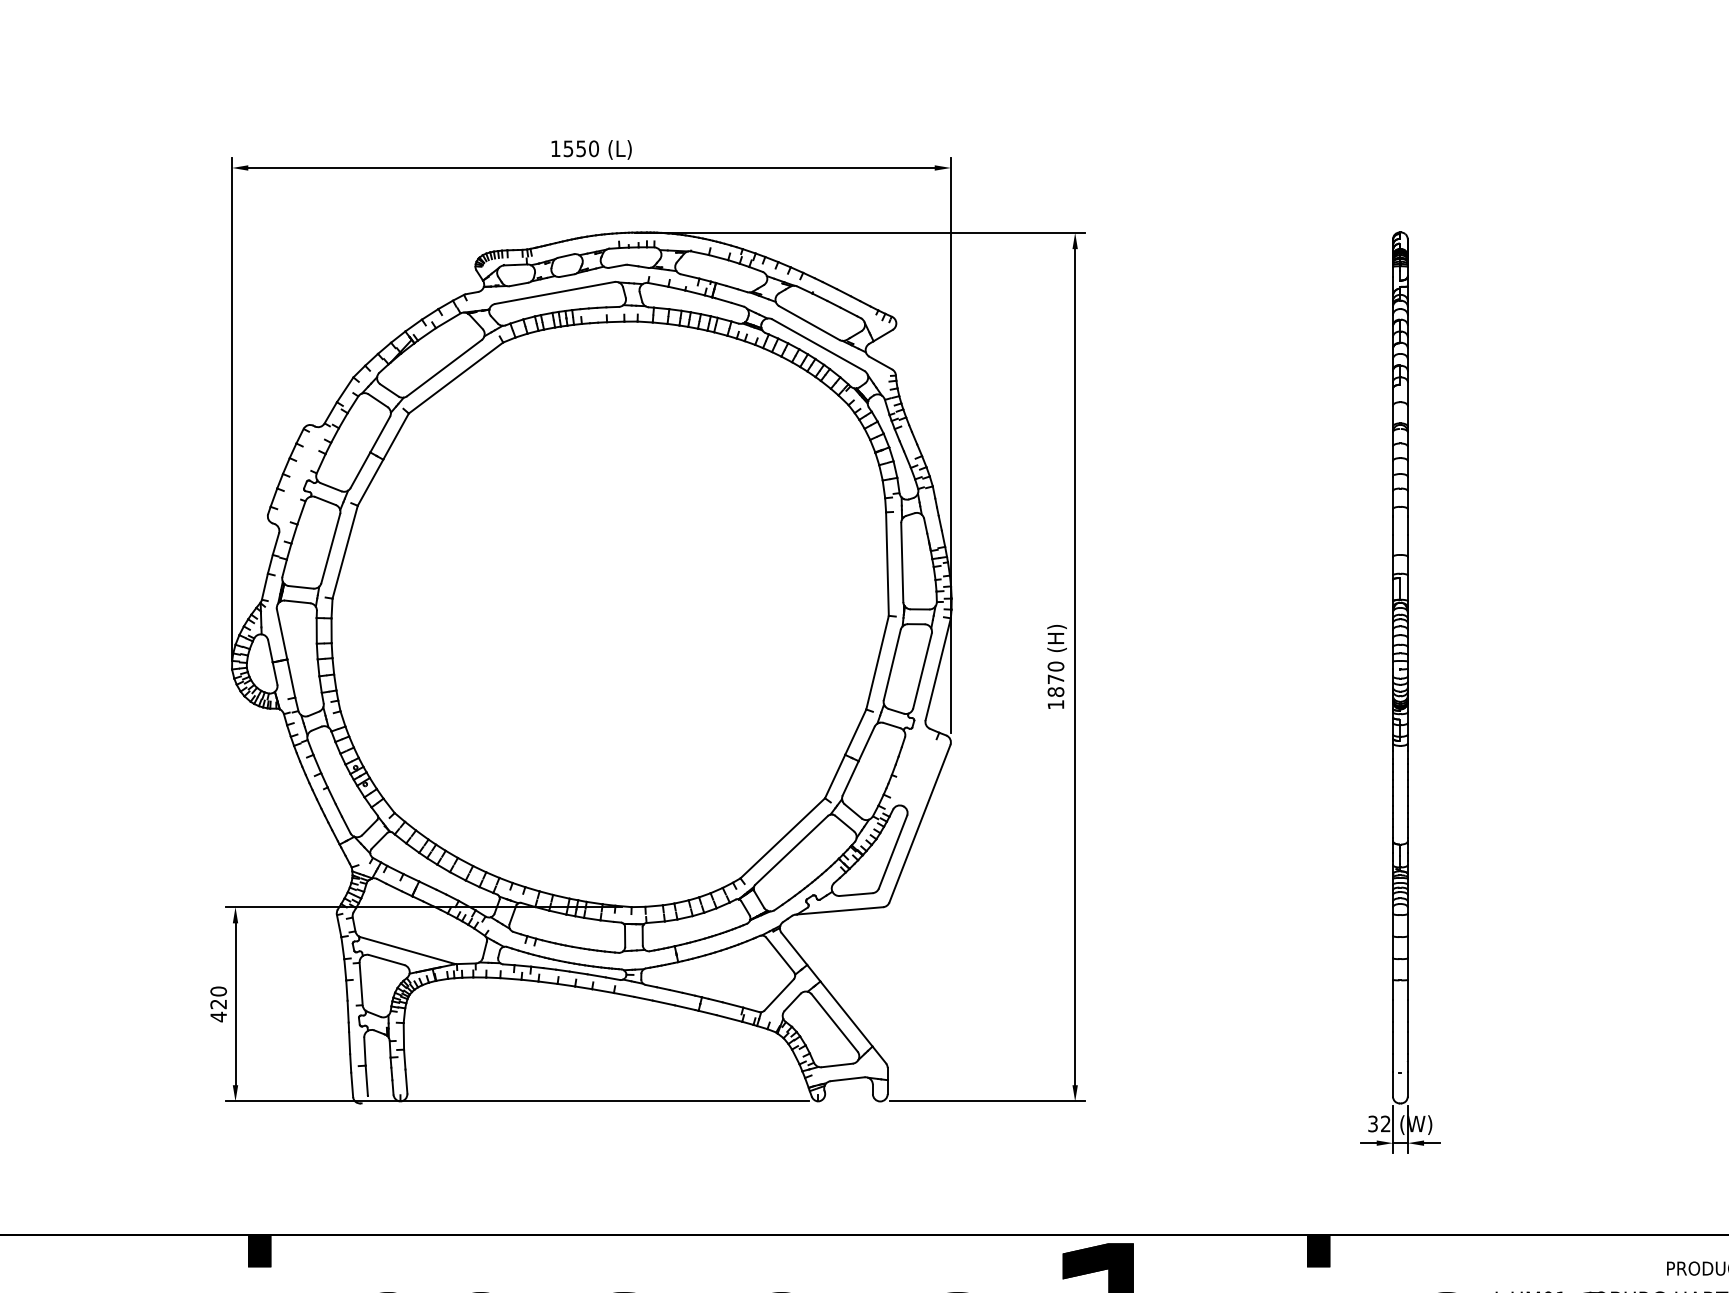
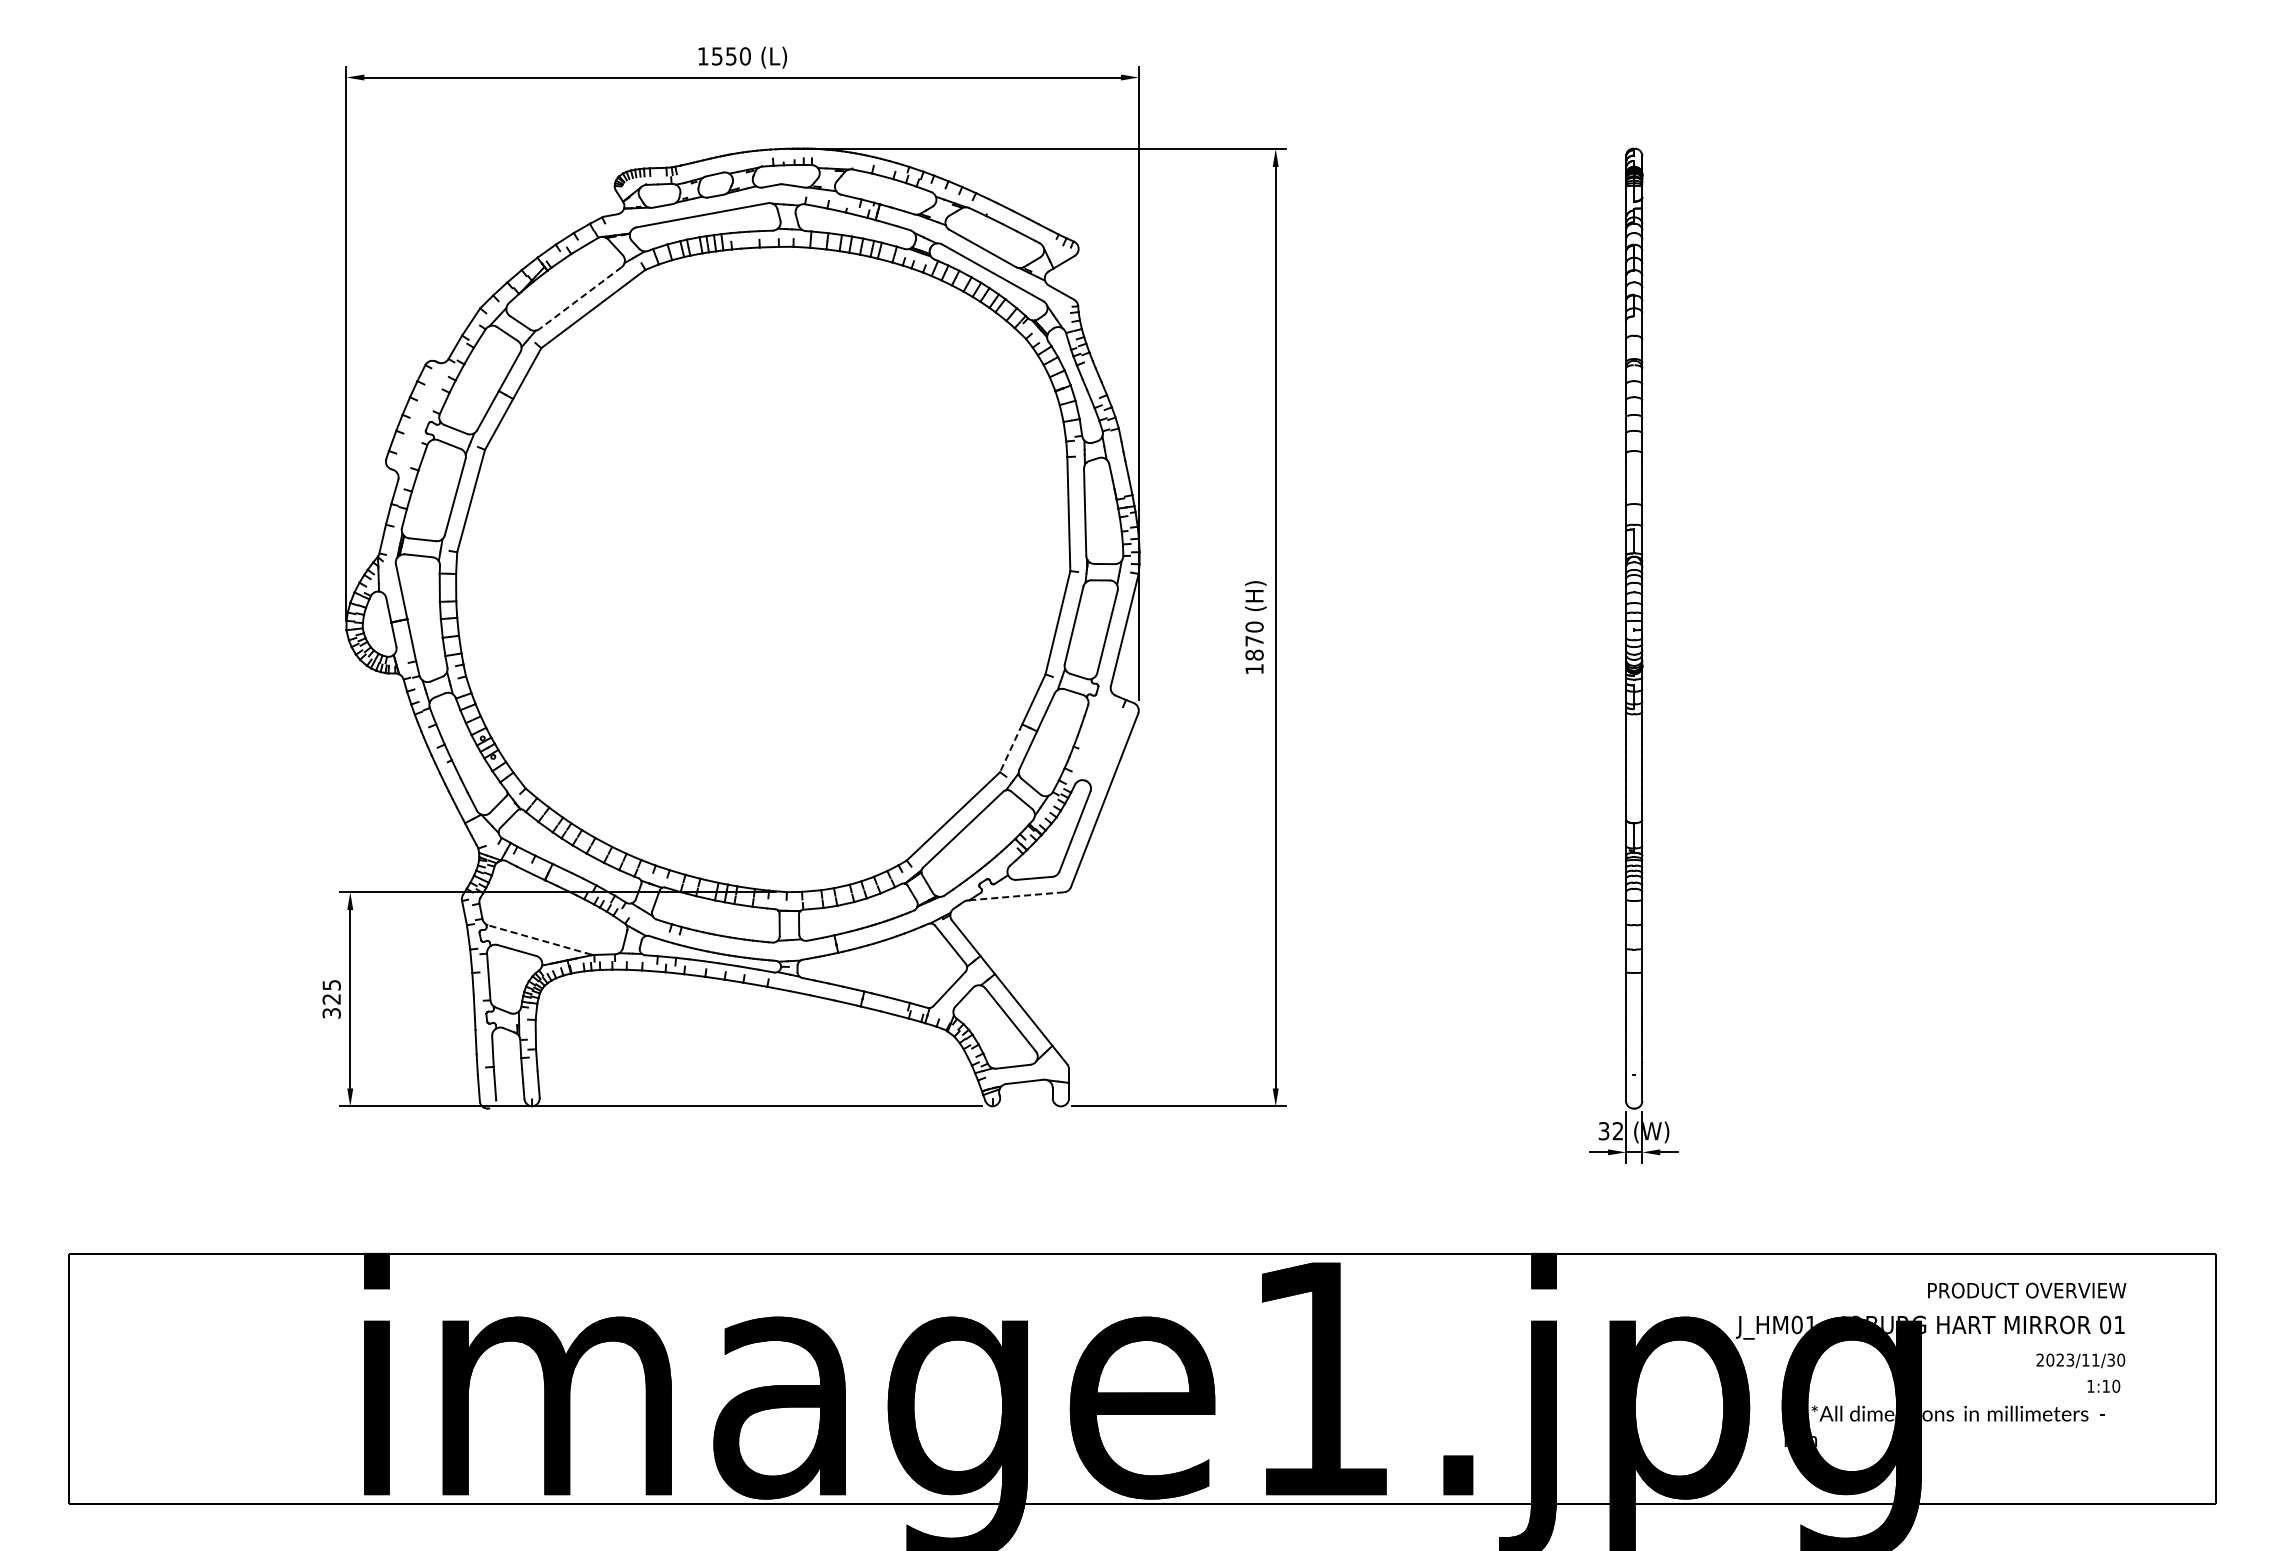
line: (444, 368) -> (580, 298), solid -> dashed
line: (834, 776) -> (1010, 748), solid -> dashed
line: (839, 911) -> (1016, 896), solid -> dashed
line: (407, 950) -> (539, 940), solid -> dashed
text: (218, 1004) -> (331, 999), 420 -> 325

